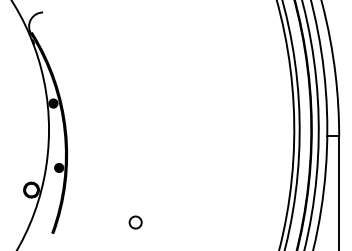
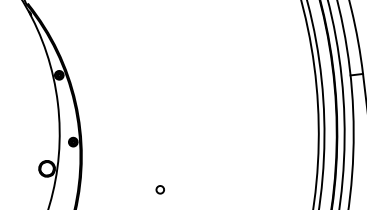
circle: (135, 222) -> (160, 189), size x0.6

